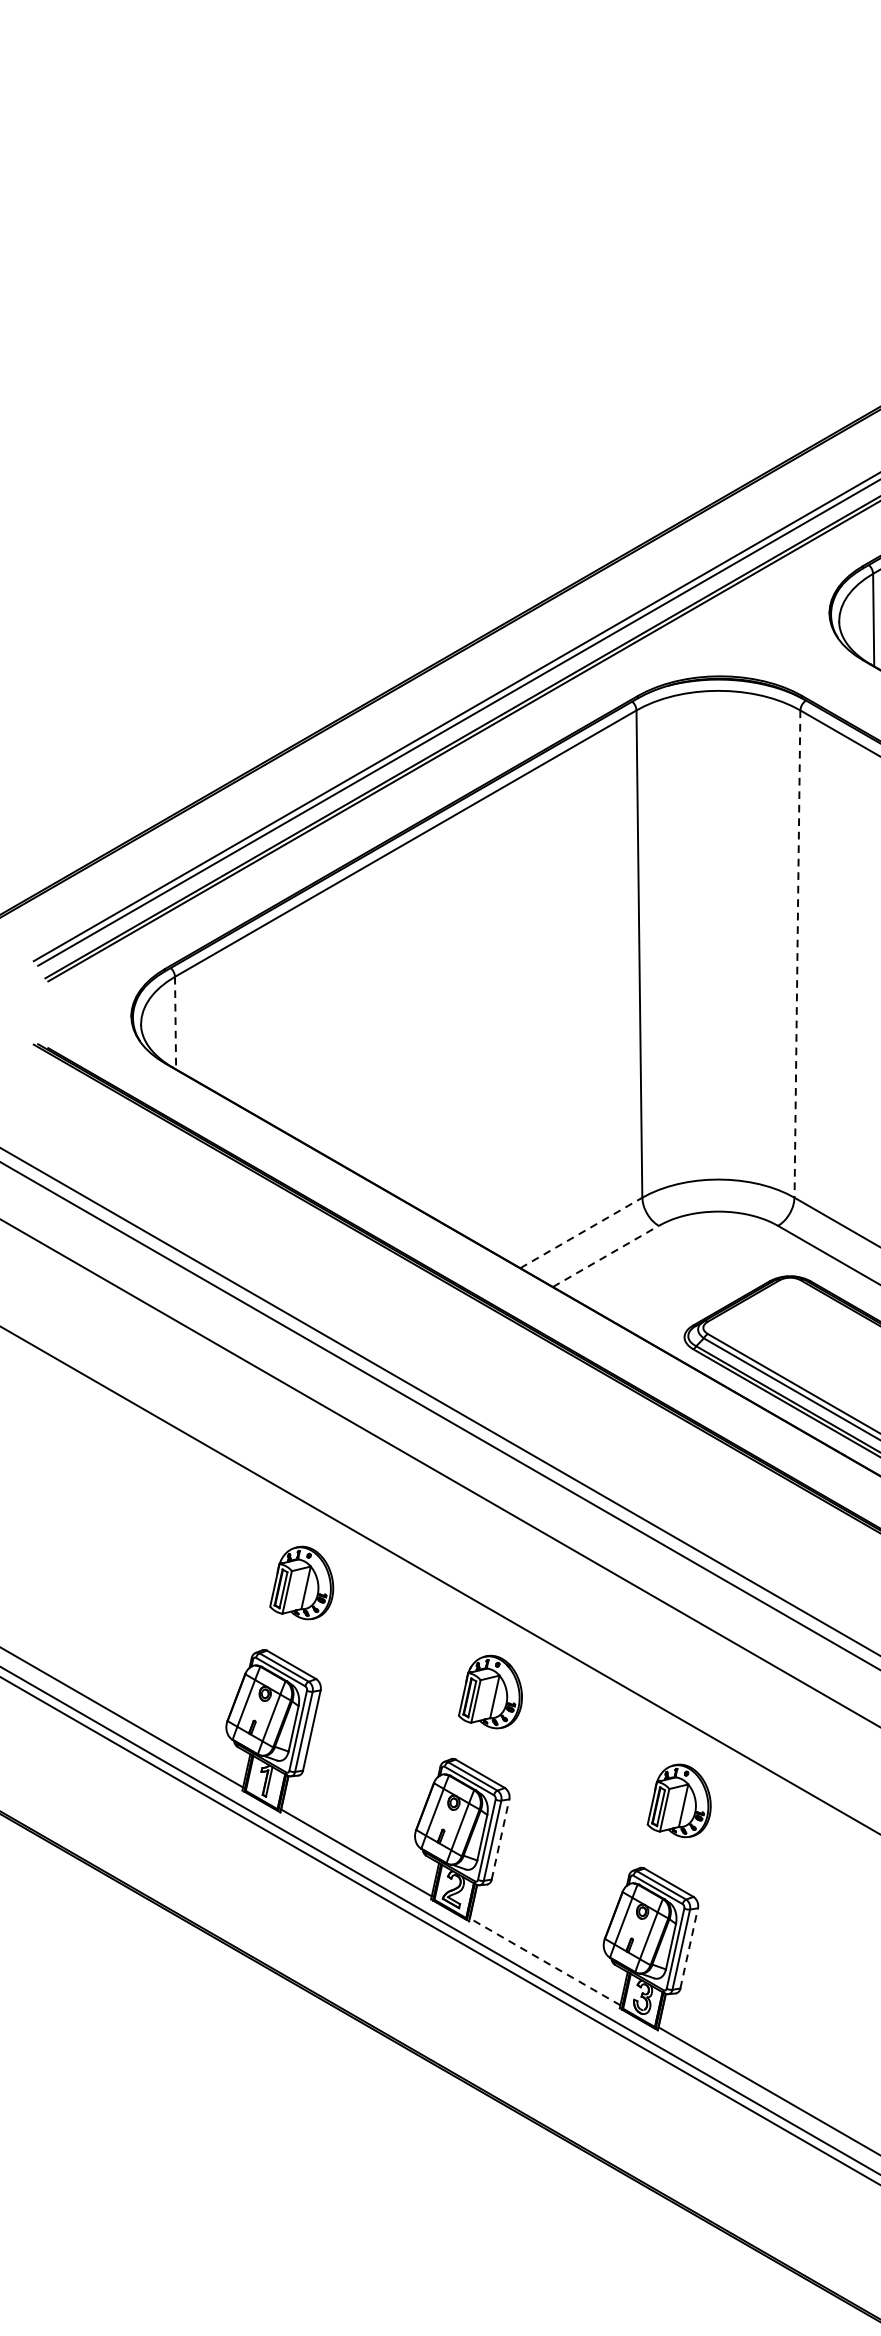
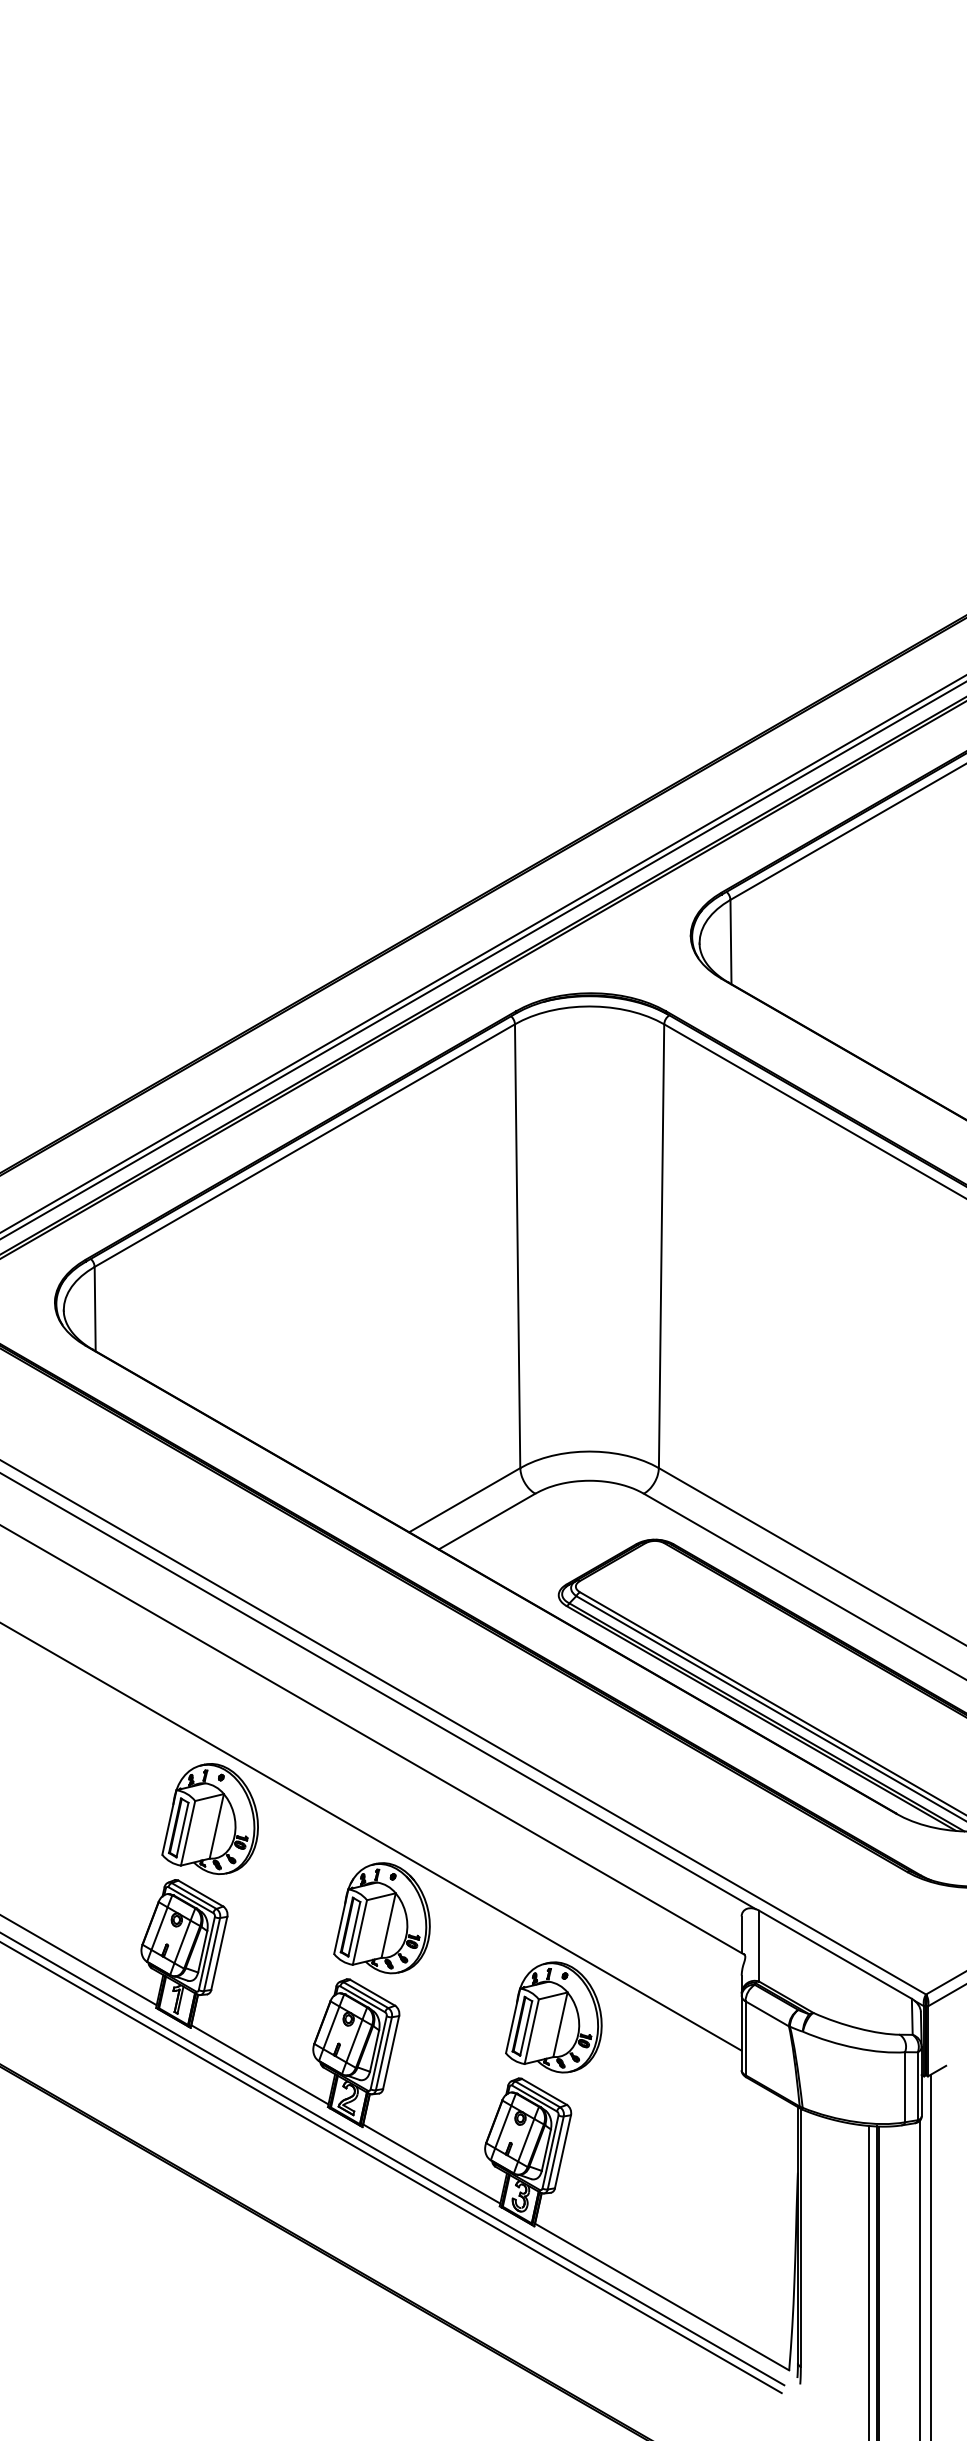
line: (797, 954) -> (661, 1246), dashed -> solid
line: (175, 1023) -> (95, 1309), dashed -> solid
line: (582, 1232) -> (465, 1499), dashed -> solid
line: (606, 1256) -> (487, 1521), dashed -> solid
part: (301, 1582) -> (209, 1818), size x1.67
part: (489, 1692) -> (381, 1918), size x1.67
part: (678, 1800) -> (553, 2017), size x1.67
line: (500, 1839) -> (391, 2052), dashed -> solid
line: (689, 1948) -> (563, 2151), dashed -> solid
line: (544, 1961) -> (431, 2163), dashed -> solid

